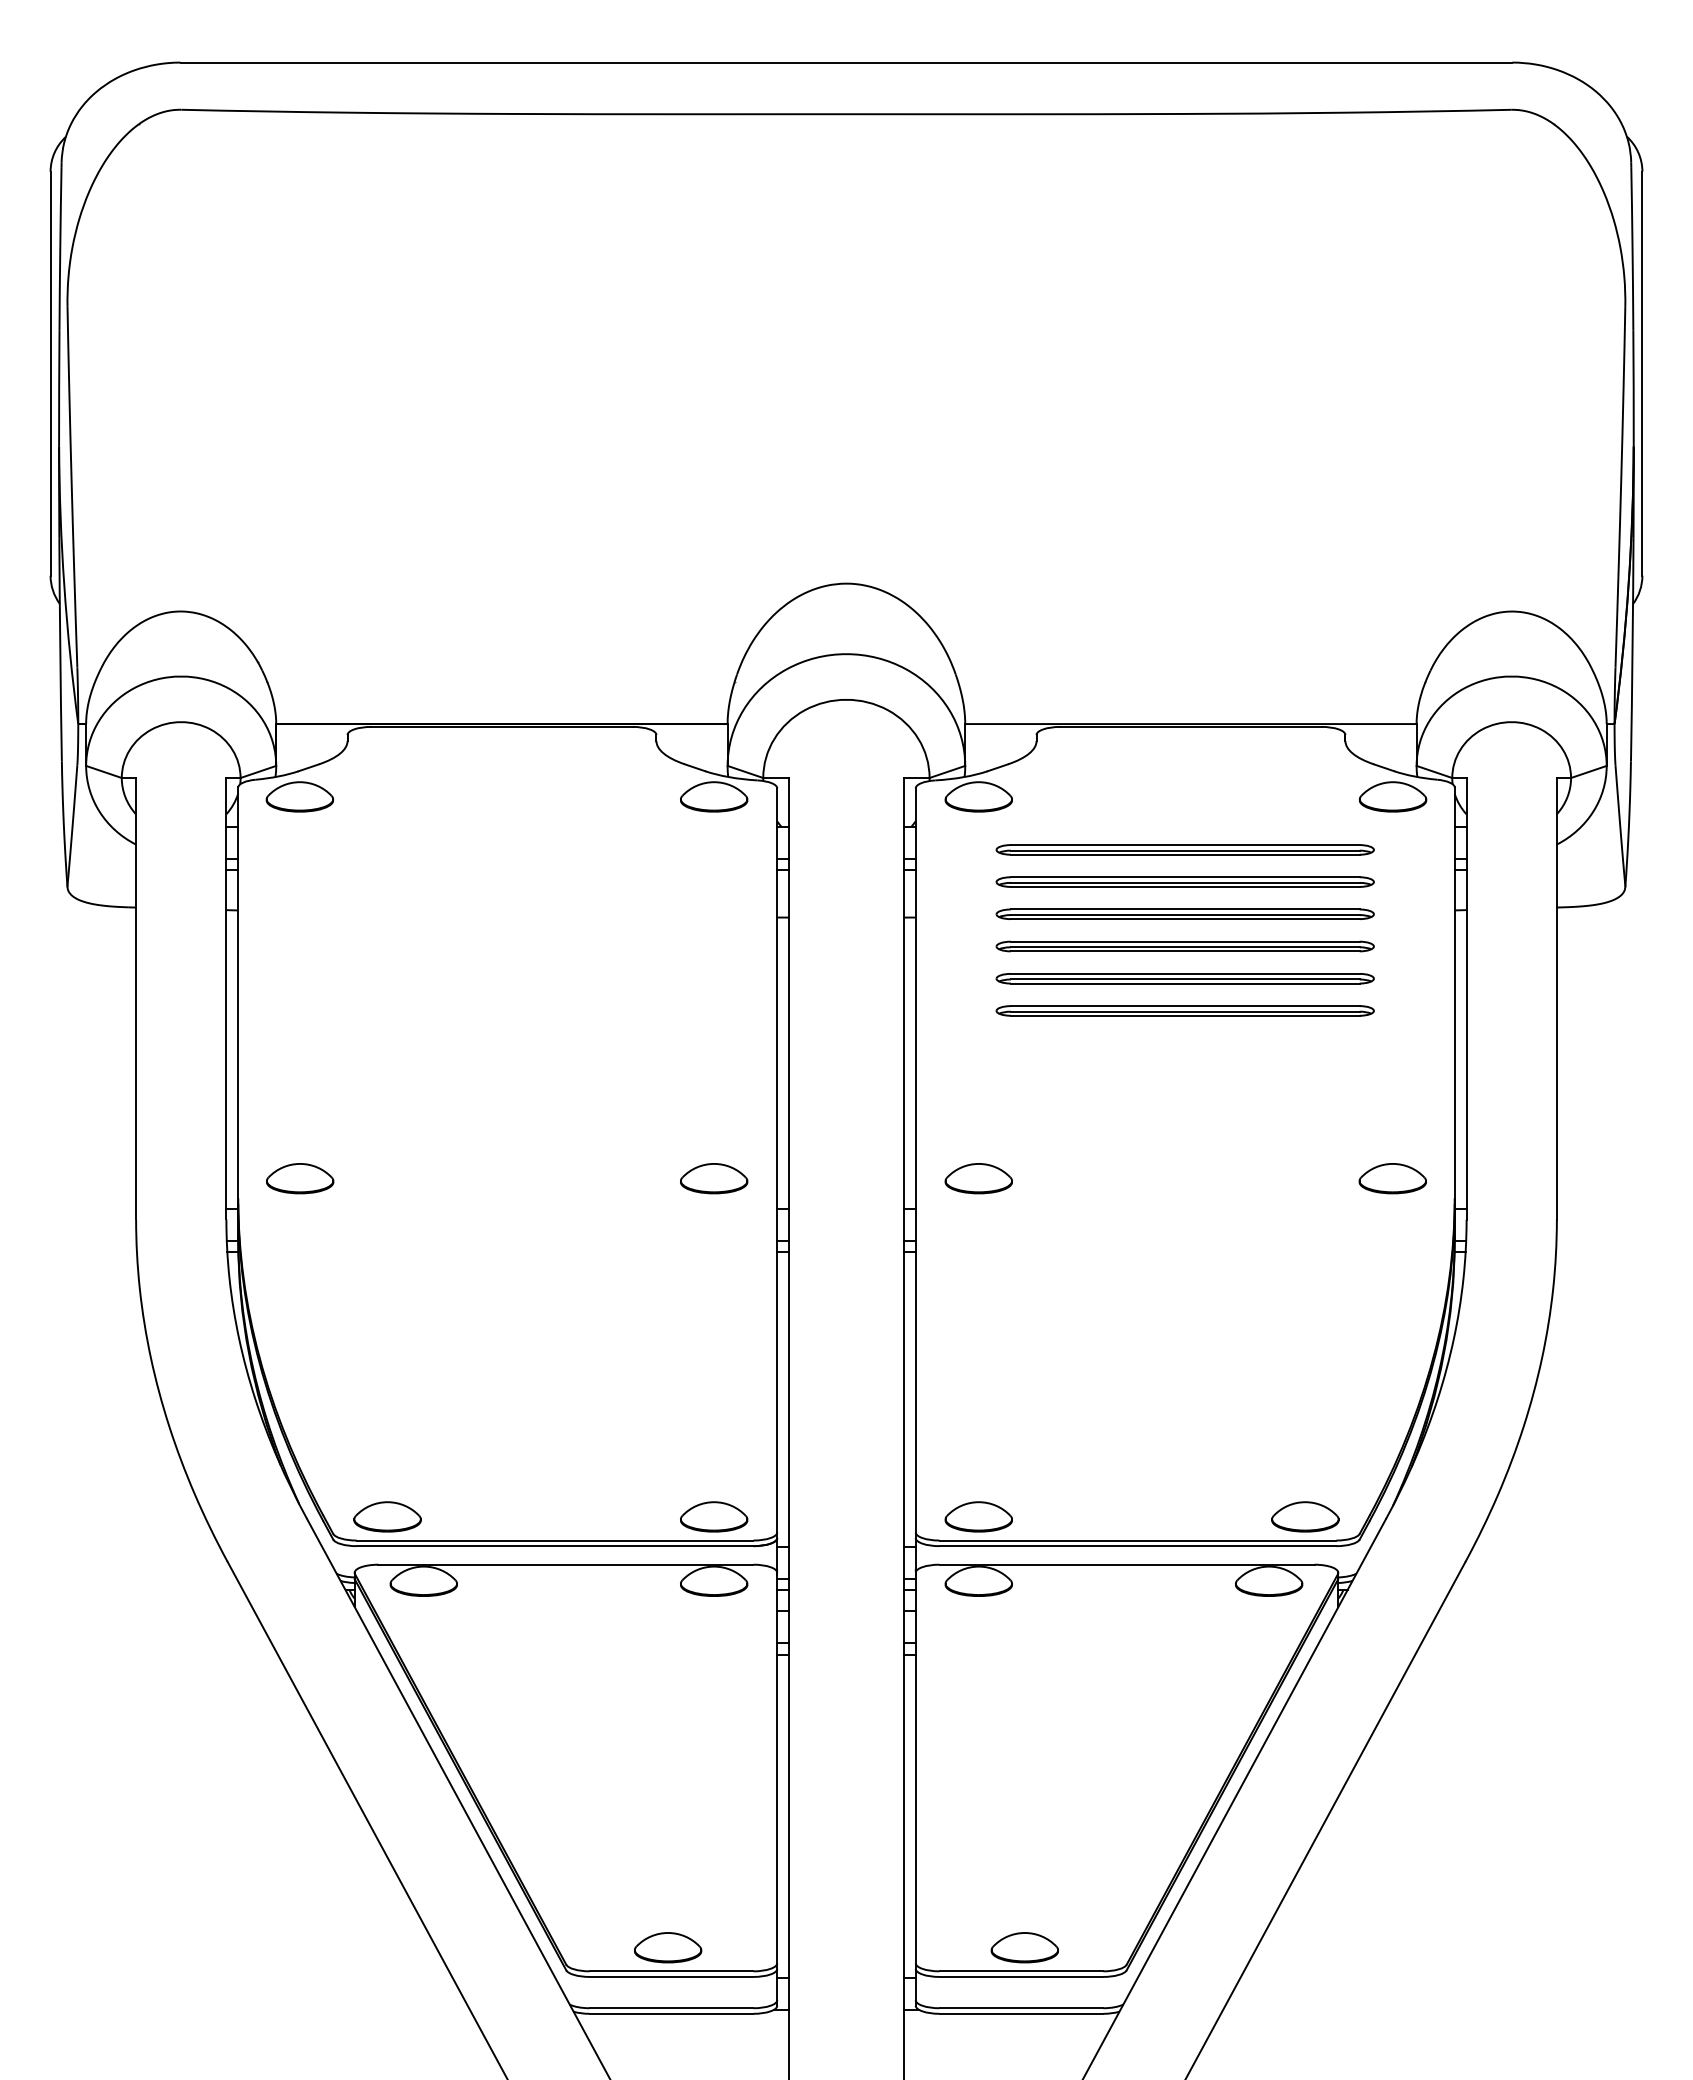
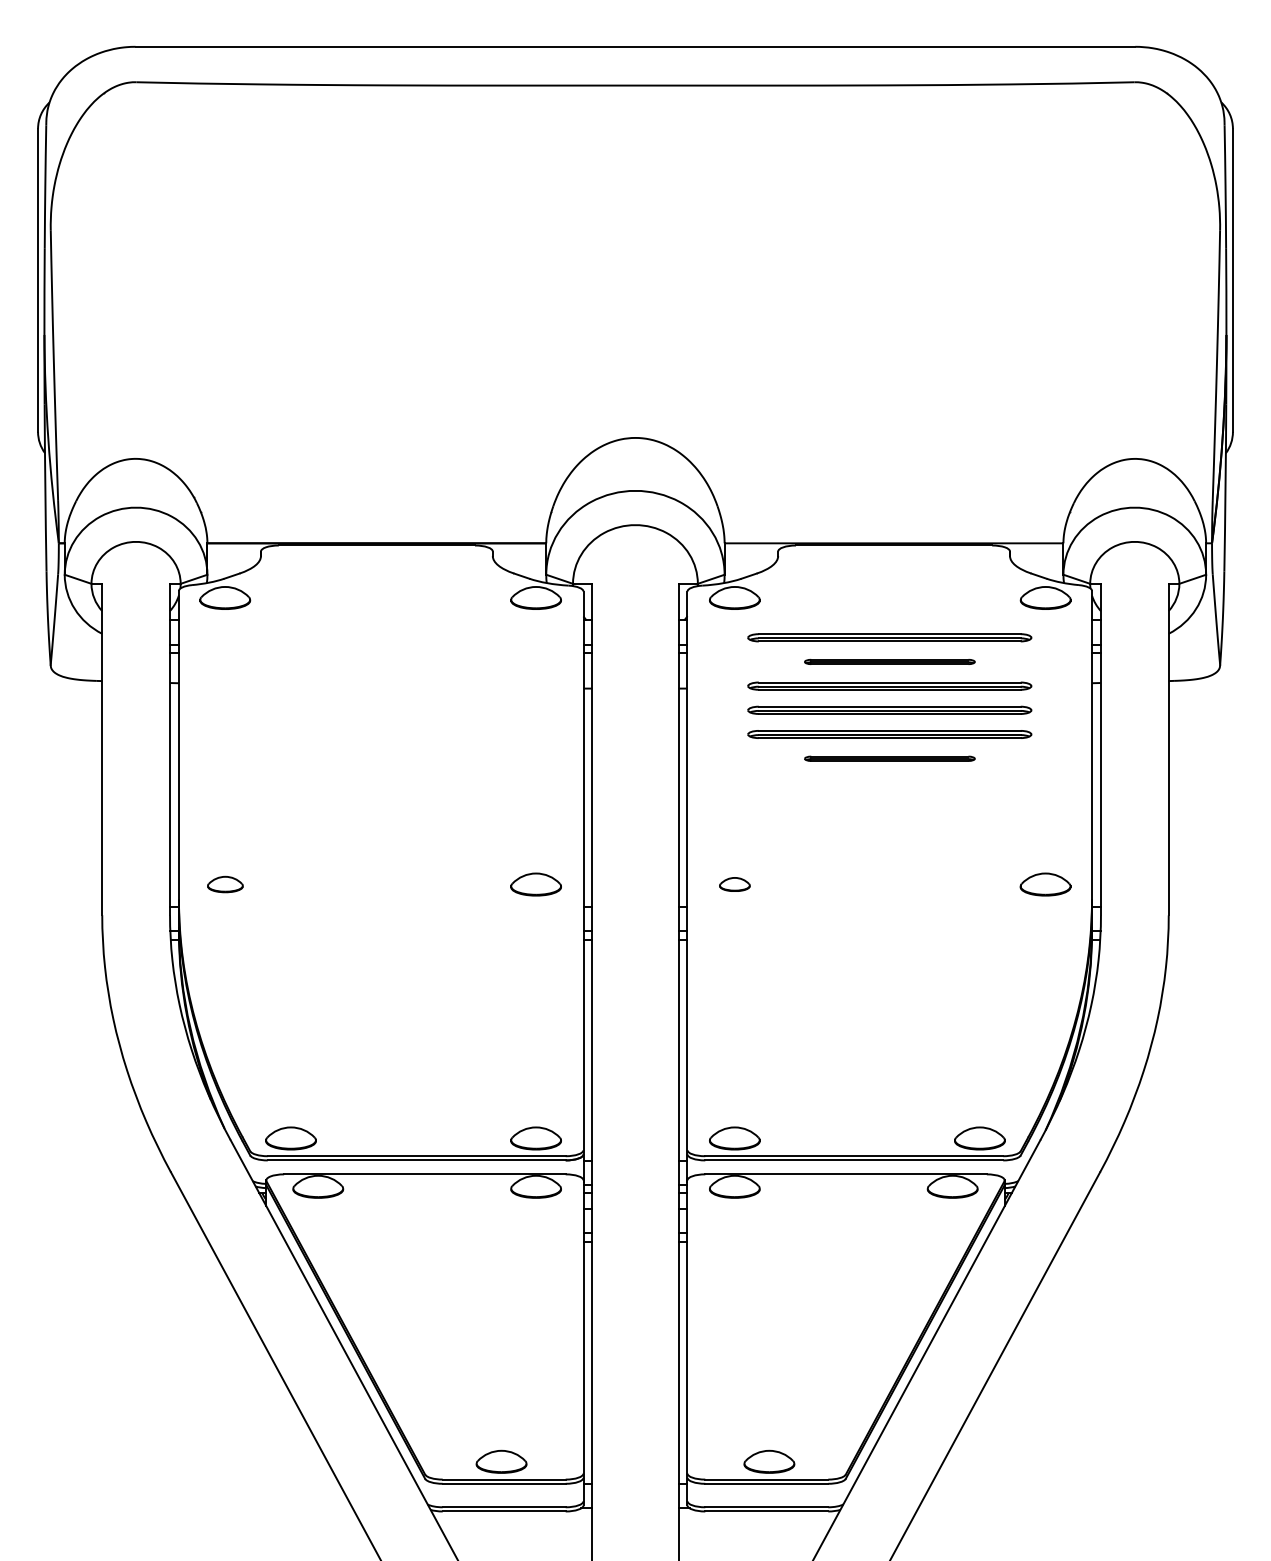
part: (1184, 881) -> (889, 661), size x0.6
part: (1184, 1010) -> (889, 758), size x0.6
part: (300, 1178) -> (225, 884), size x0.7
part: (978, 1178) -> (734, 884), size x0.6

